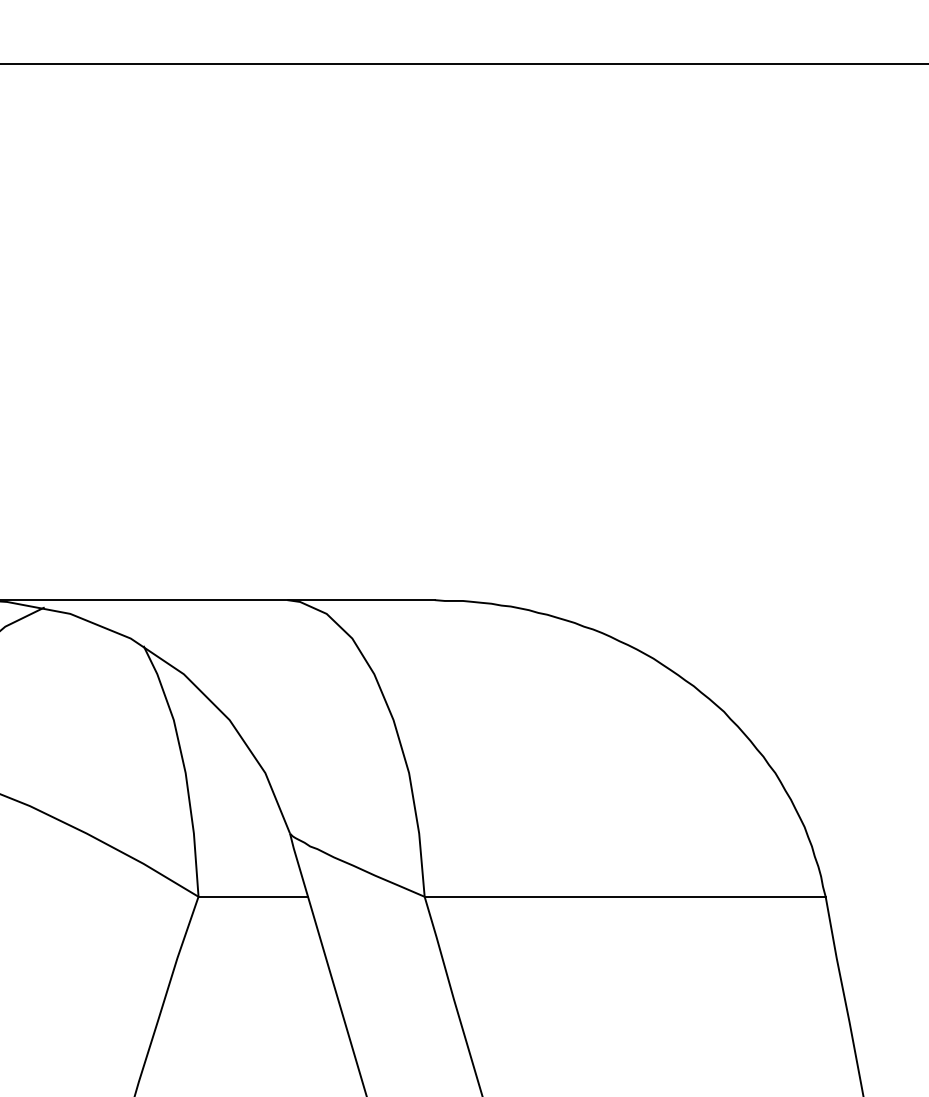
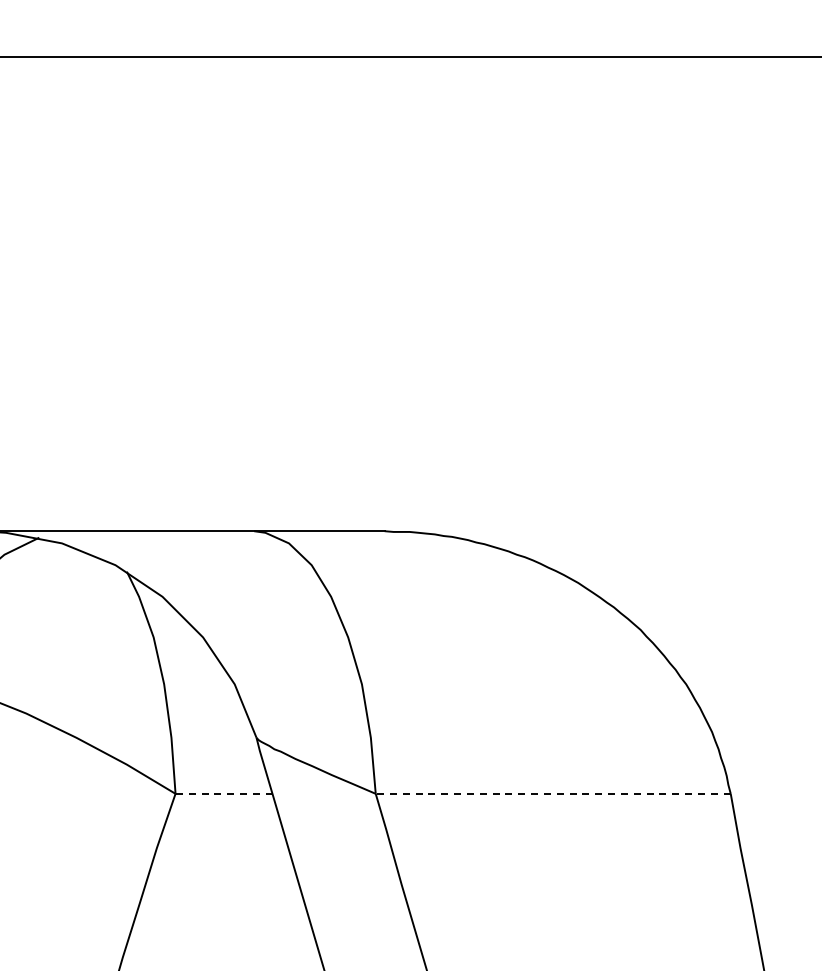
line: (253, 896) -> (224, 793), solid -> dashed
line: (625, 896) -> (553, 793), solid -> dashed

